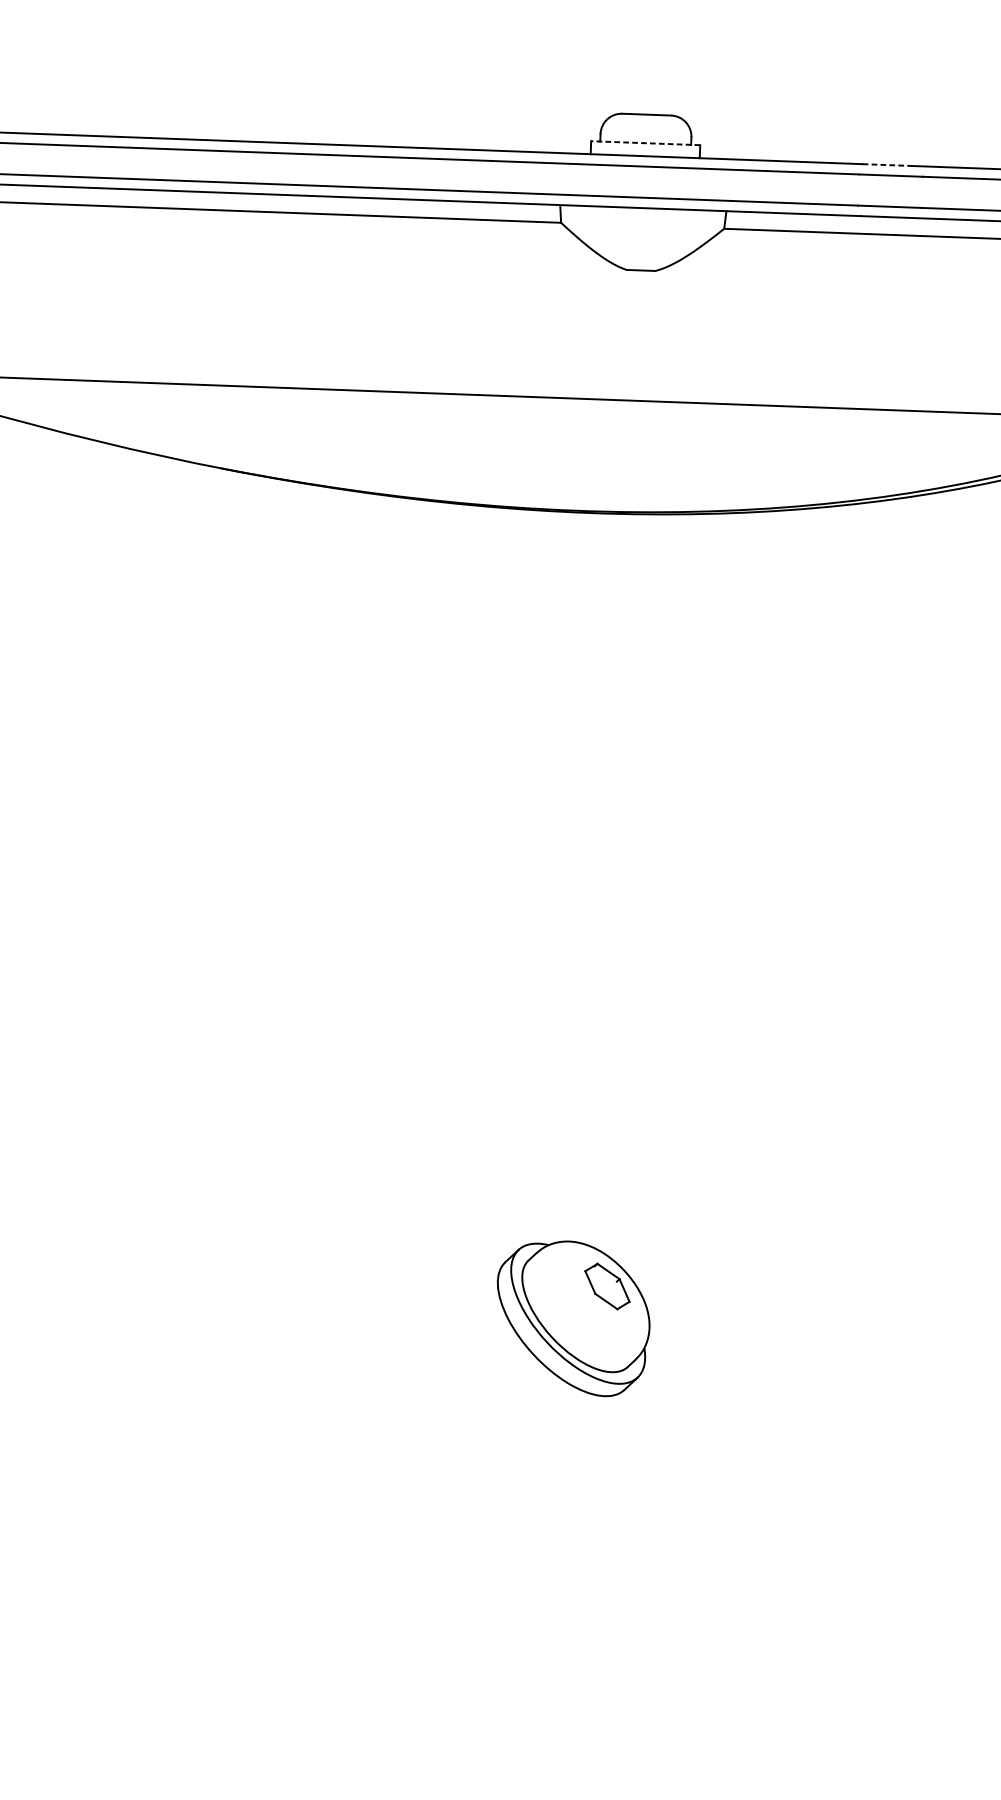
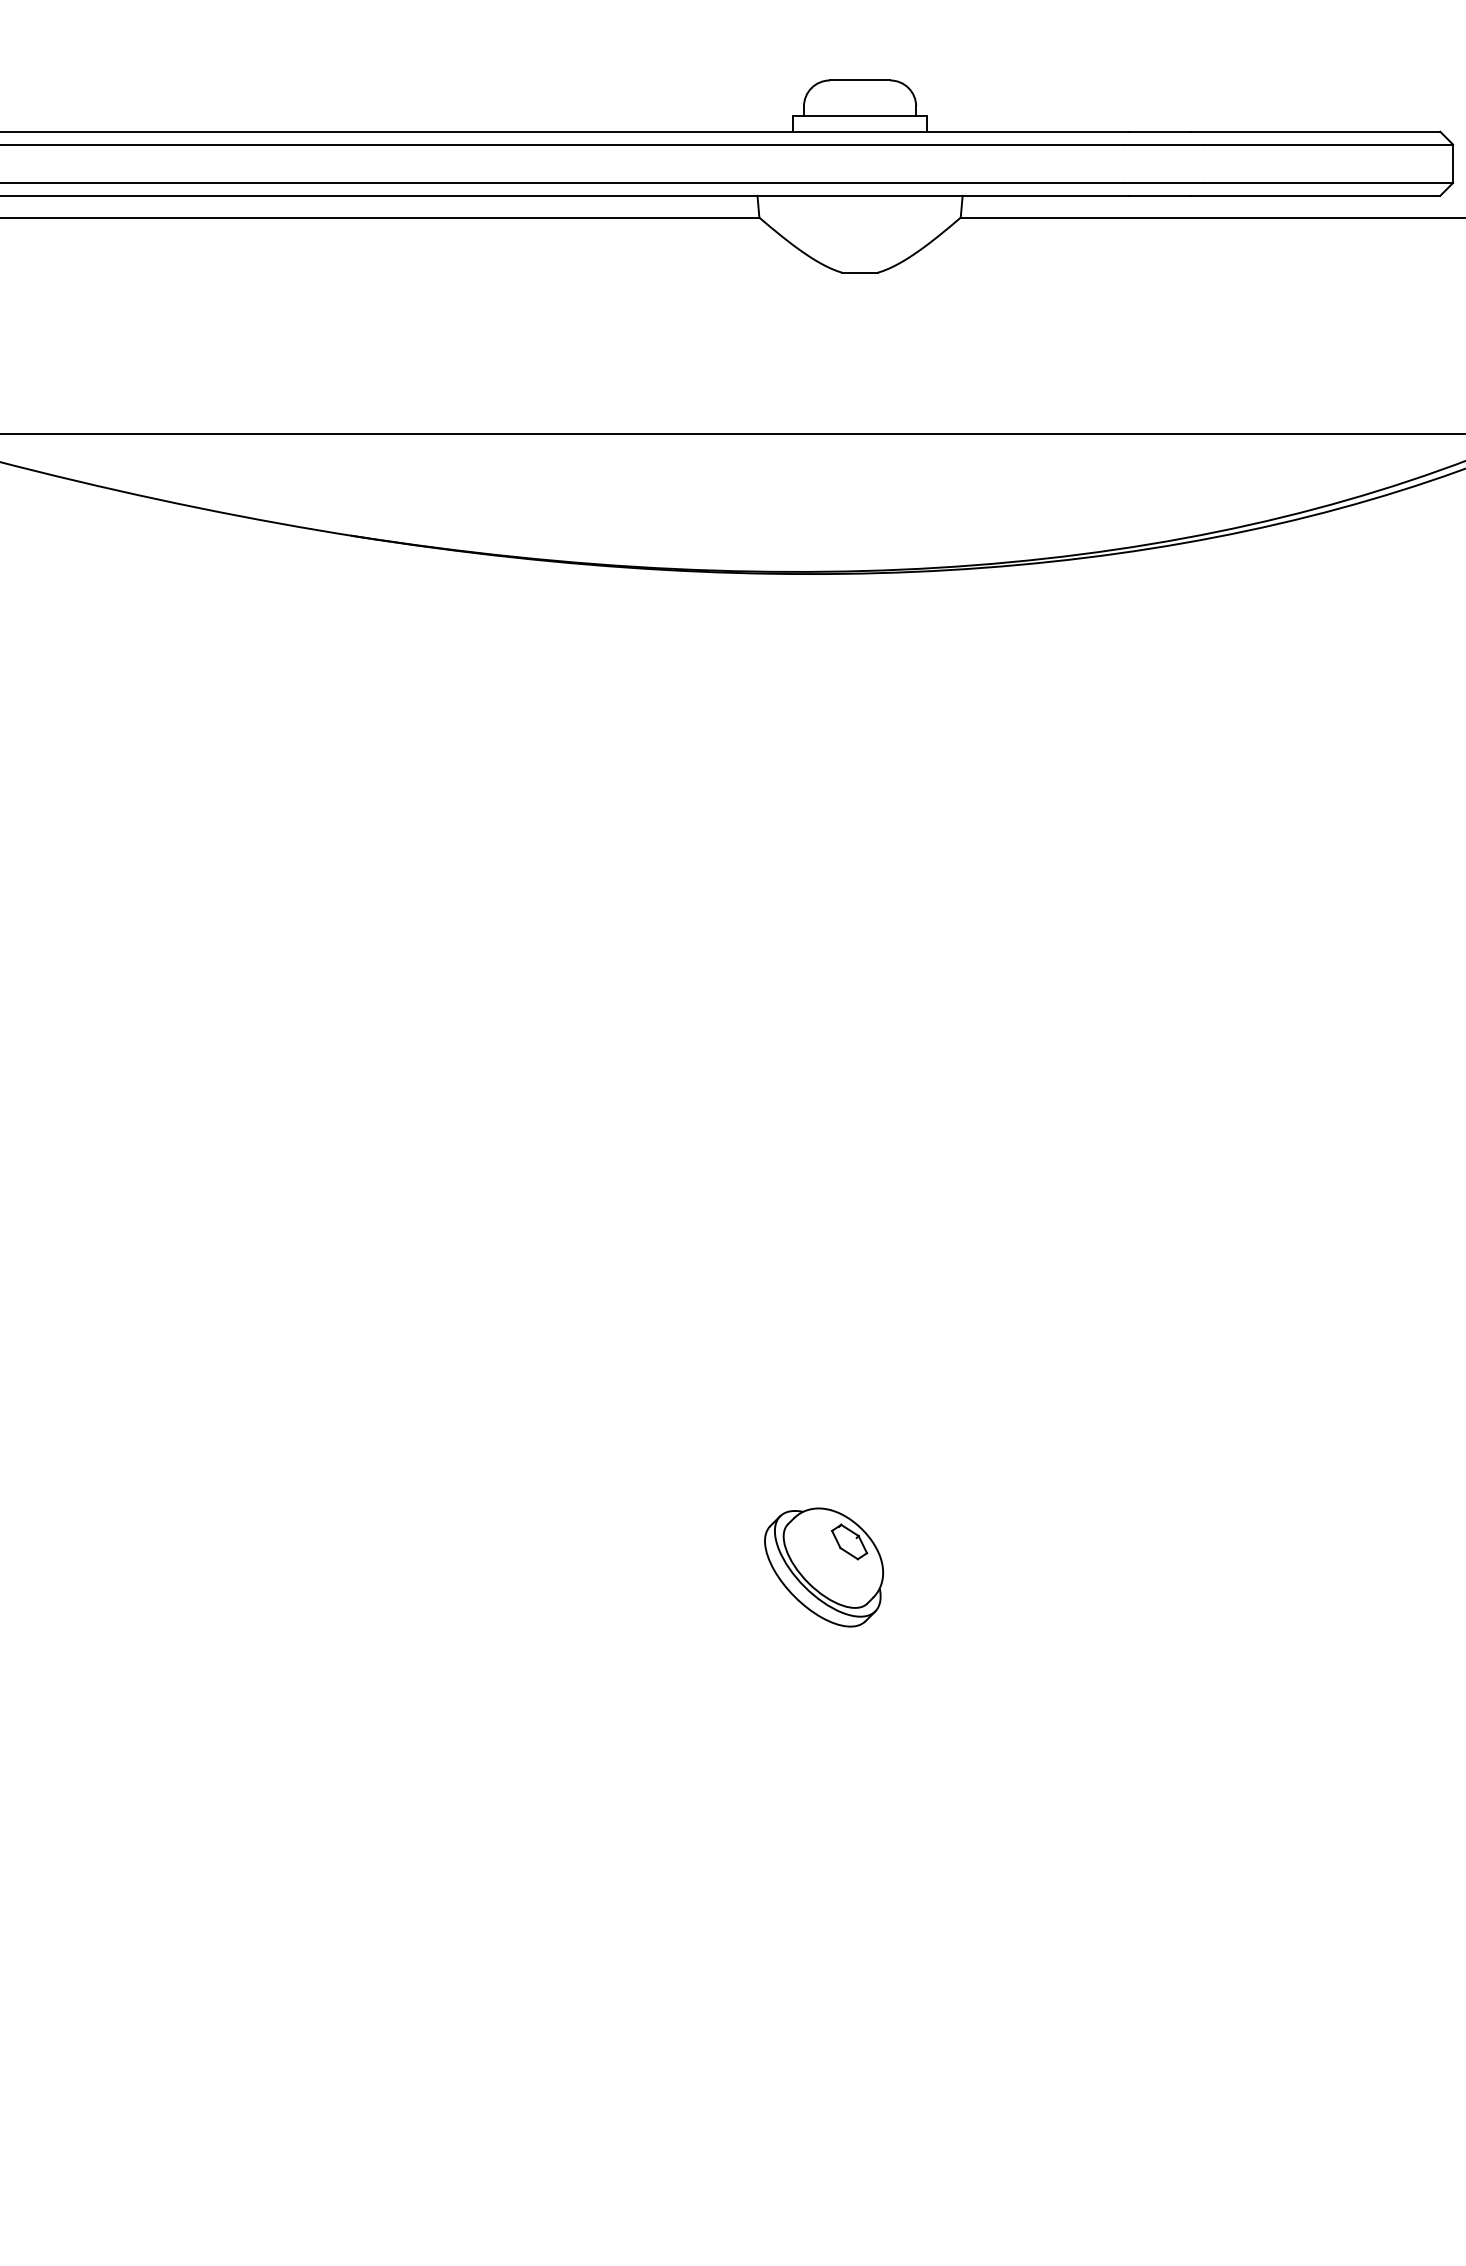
line: (645, 143) -> (859, 115), dashed -> solid
line: (888, 164) -> (1160, 131), dashed -> solid
part: (573, 1318) -> (824, 1567), size x0.62

